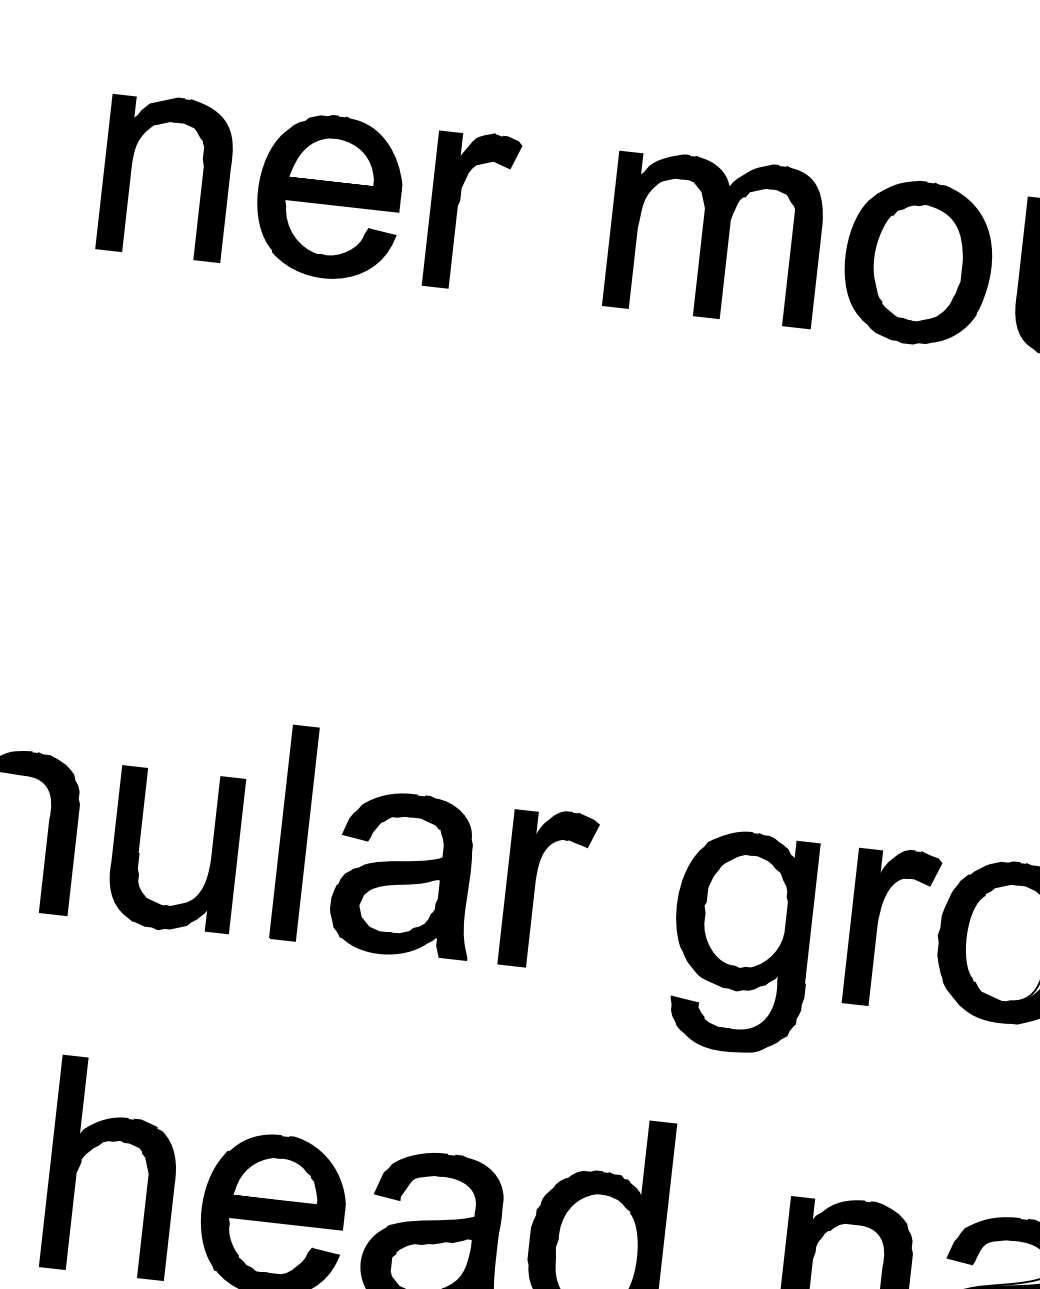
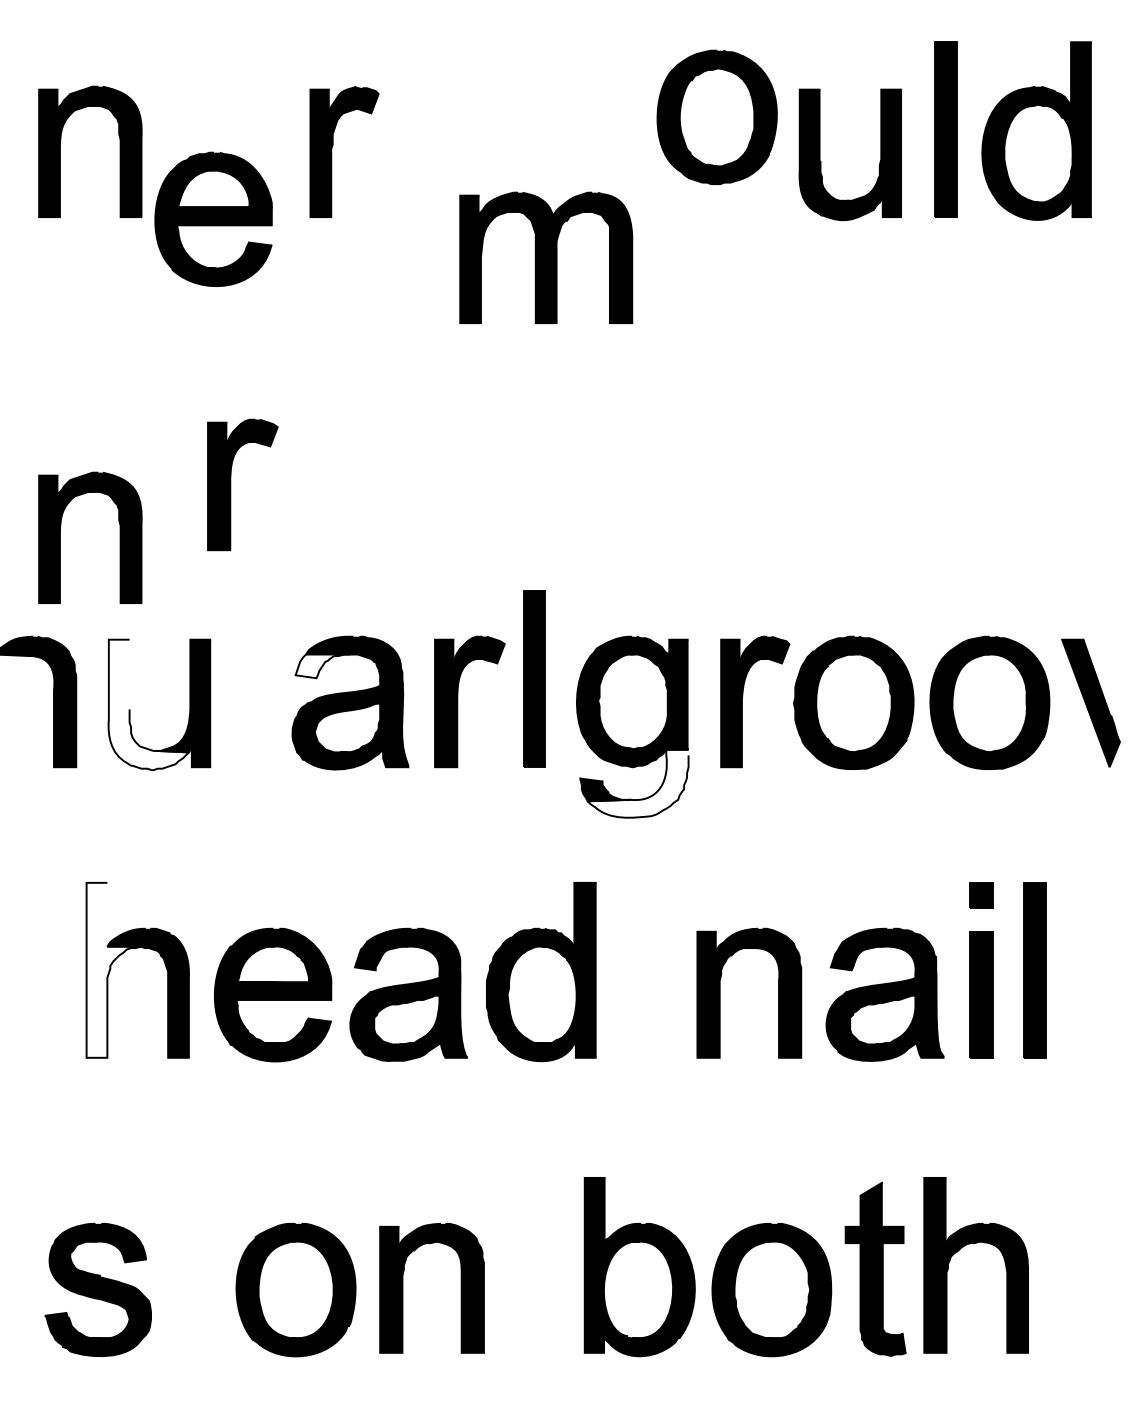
part: (329, 196) -> (213, 219), moved
part: (715, 237) -> (546, 257), moved
part: (917, 261) -> (716, 116), moved
part: (291, 595) -> (231, 484), added
part: (149, 644) -> (119, 537), added
fill: (376, 827) -> (322, 666), removed
part: (294, 832) -> (534, 678), moved
fill: (162, 849) -> (148, 704), removed
fill: (739, 1010) -> (637, 783), removed
fill: (84, 1163) -> (113, 969), removed

